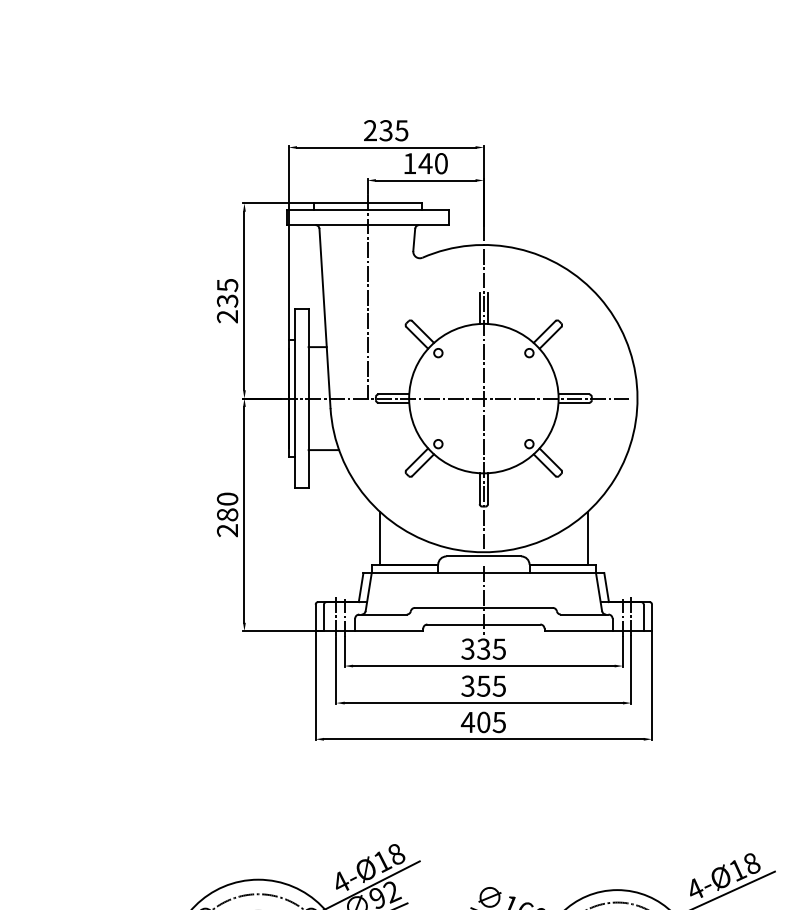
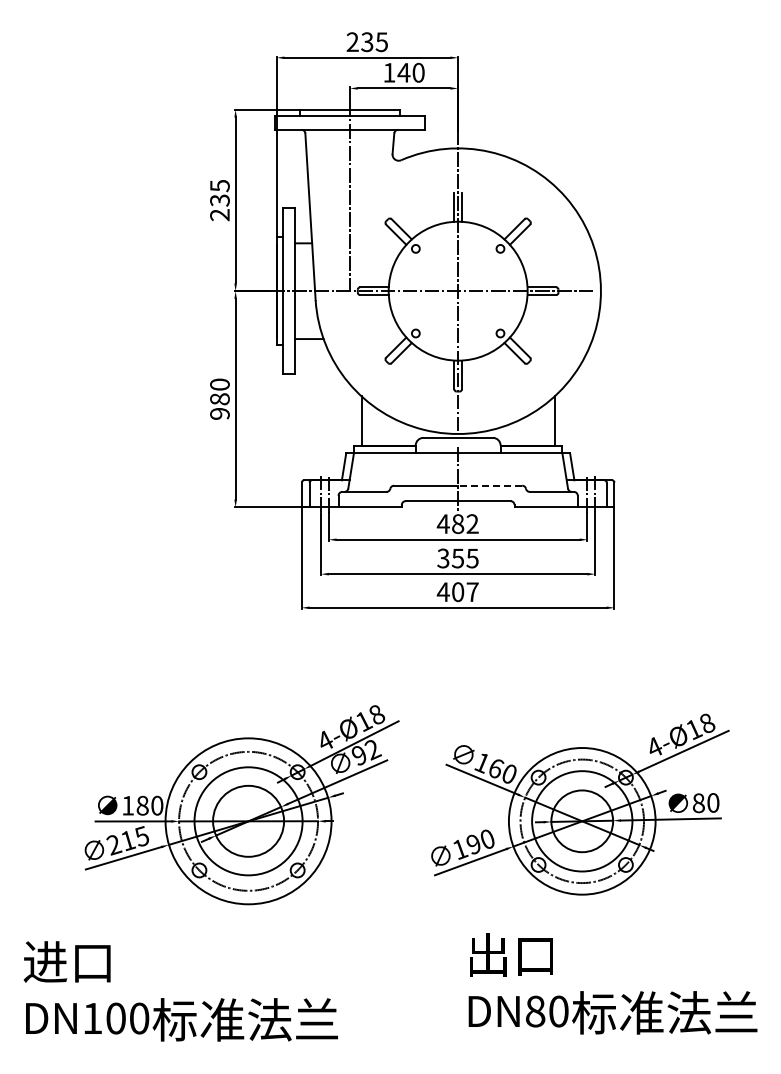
text: (227, 530) -> (219, 413), 280 -> 980
line: (517, 607) -> (489, 485), solid -> dashed
text: (483, 648) -> (457, 523), 335 -> 482
text: (499, 722) -> (472, 592), 405 -> 407

